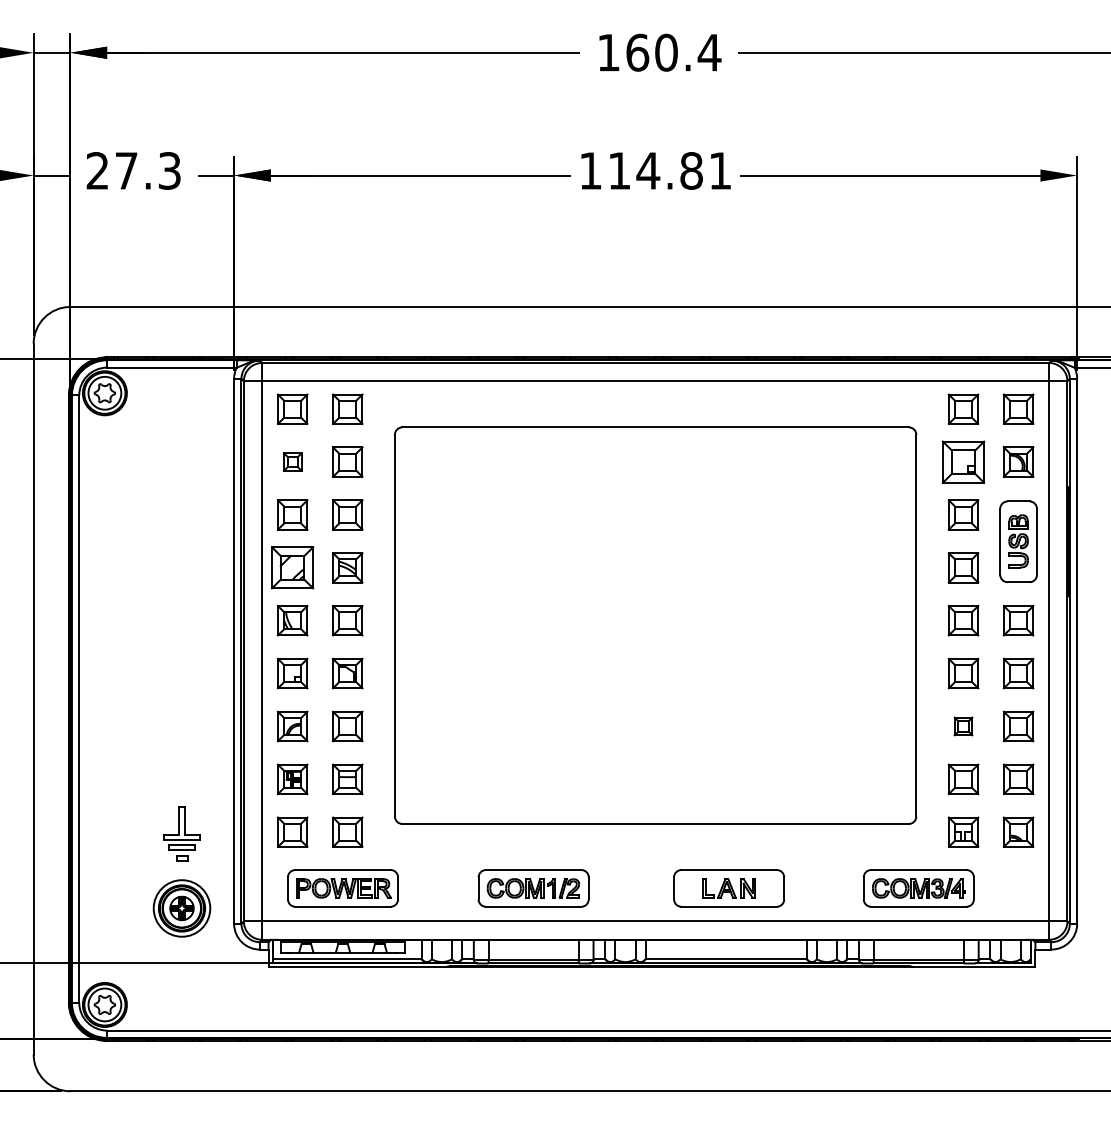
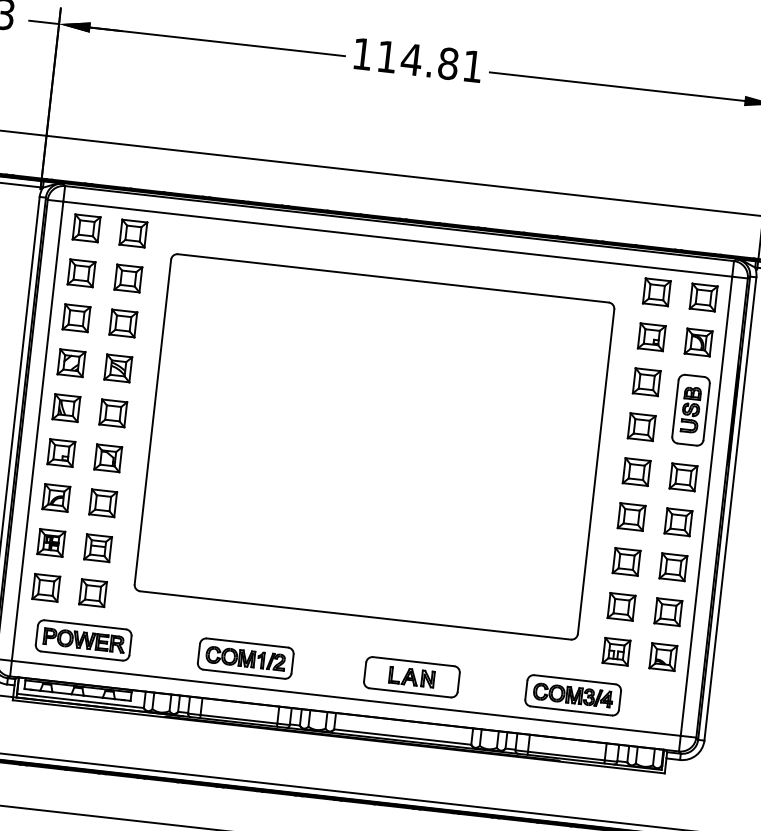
part: (292, 461) -> (81, 272), size x1.67
part: (963, 461) -> (651, 336), size x0.71
part: (292, 567) -> (71, 362), size x0.71
part: (963, 726) -> (626, 561), size x1.67

